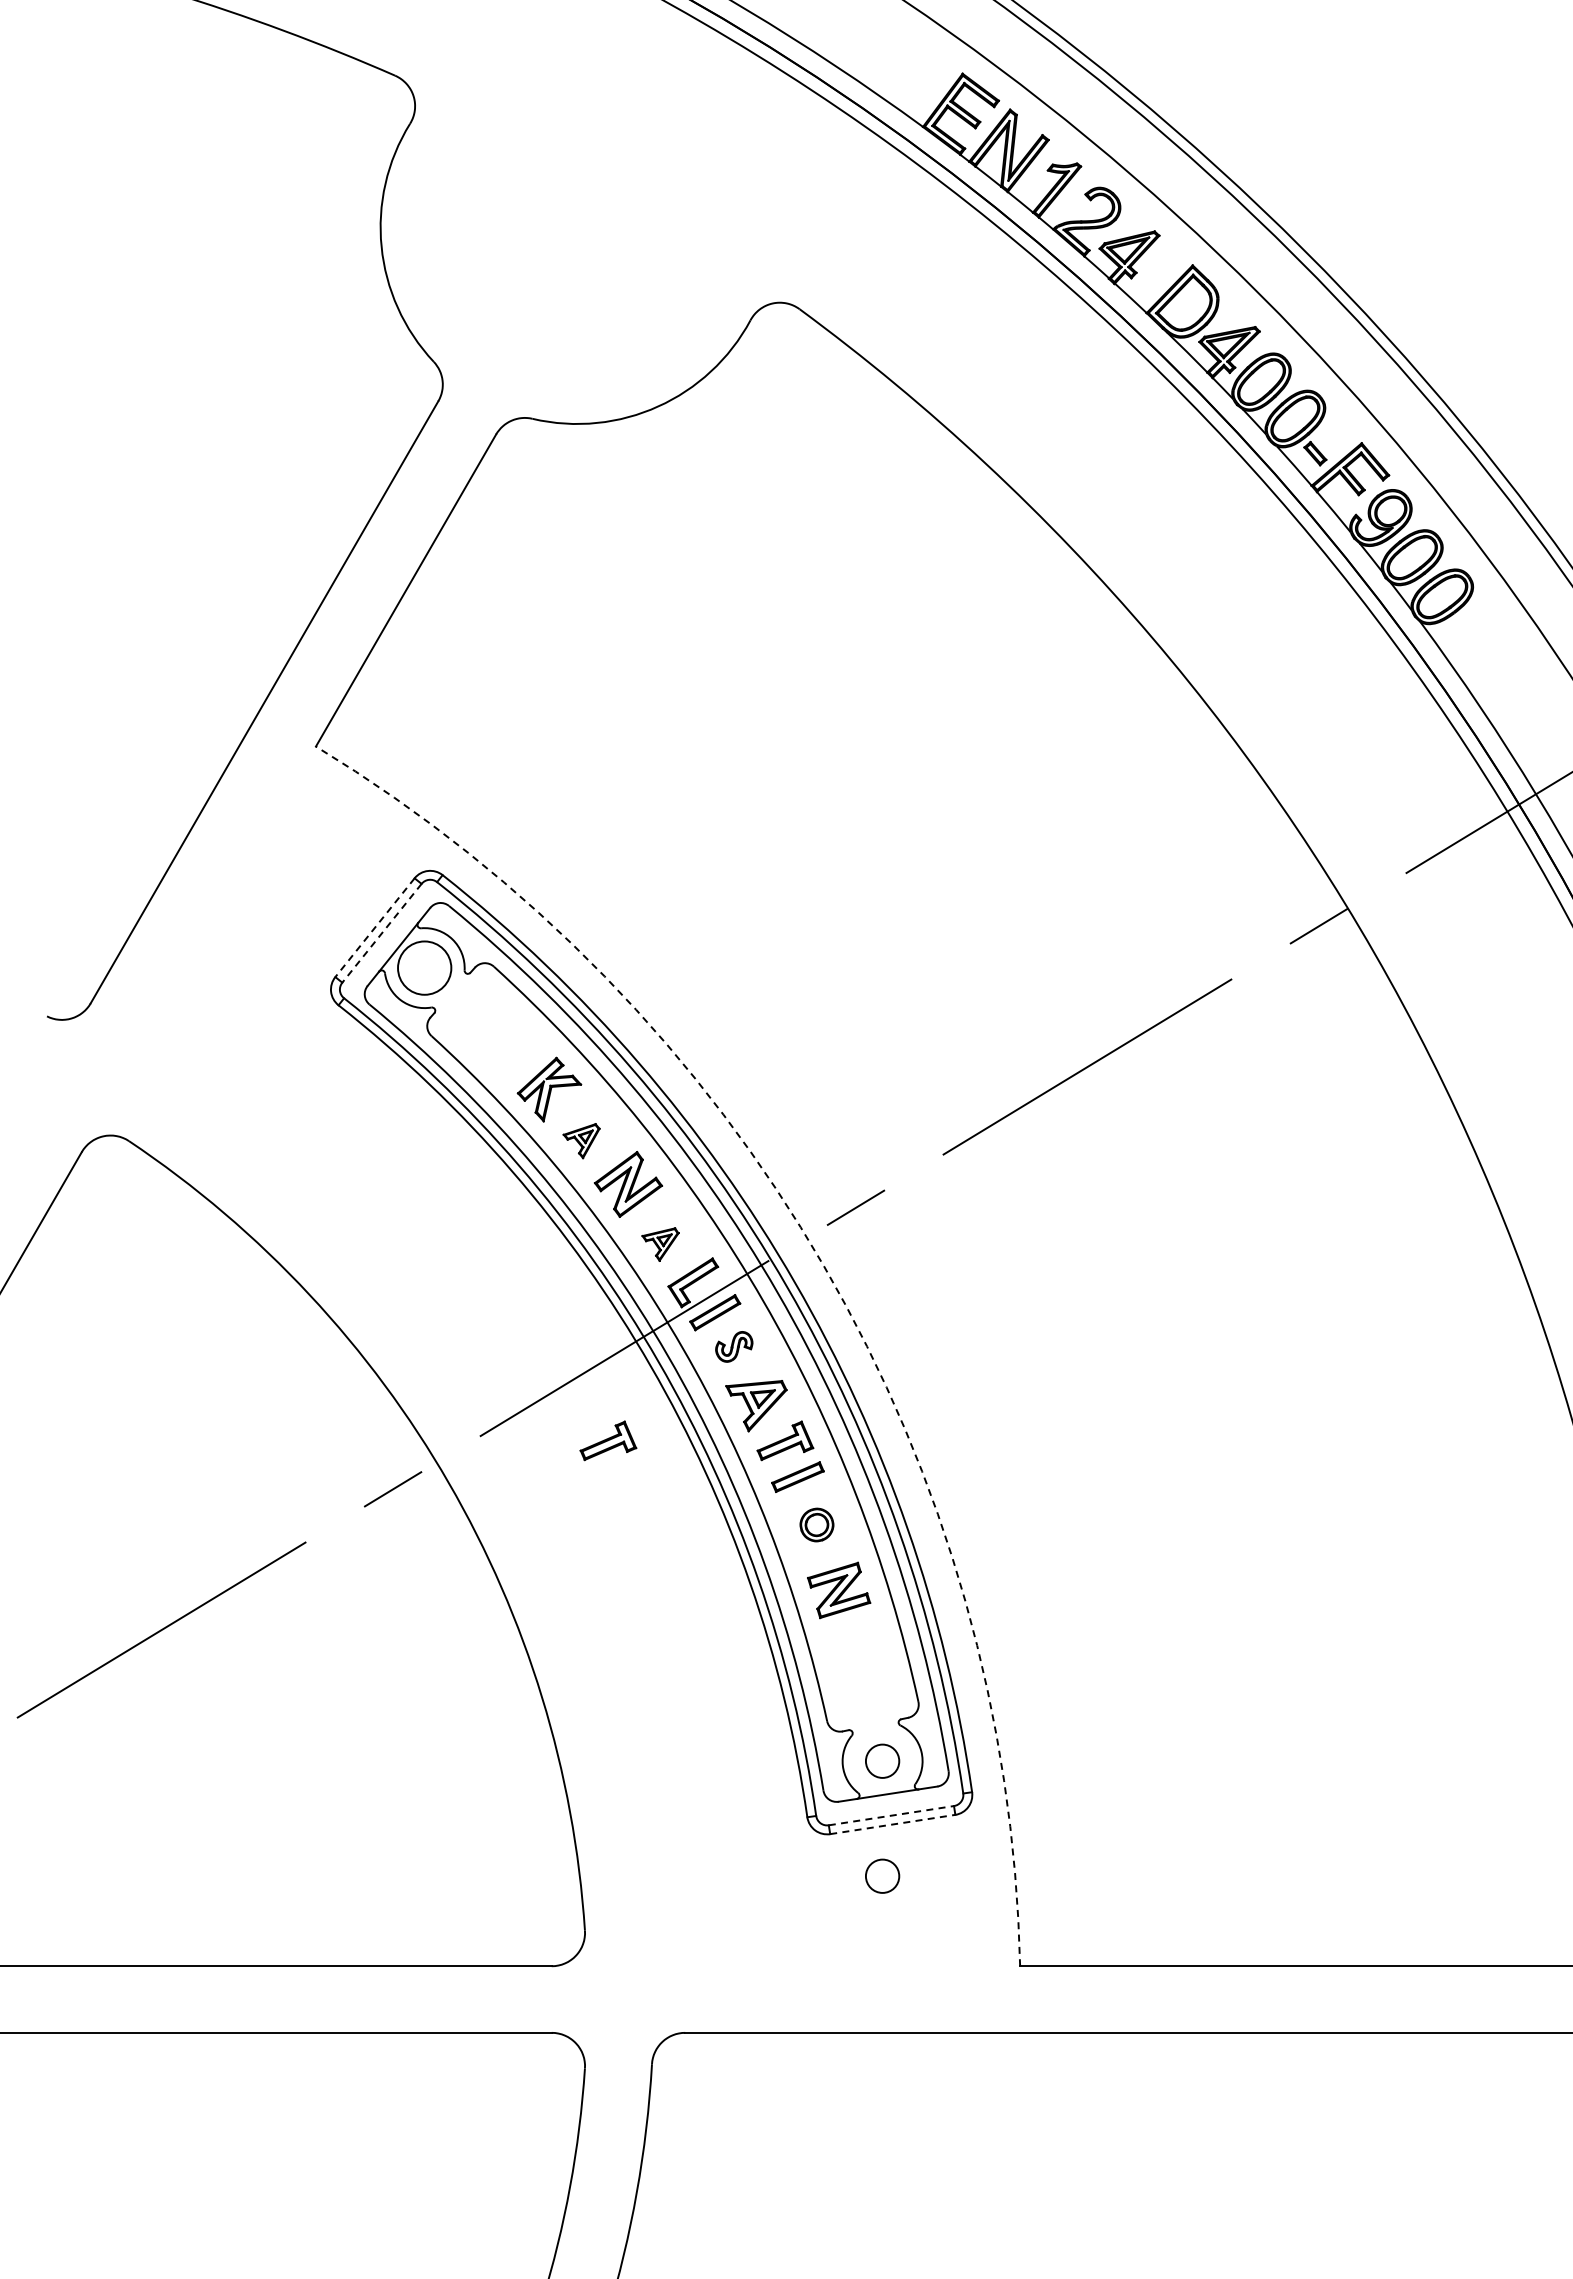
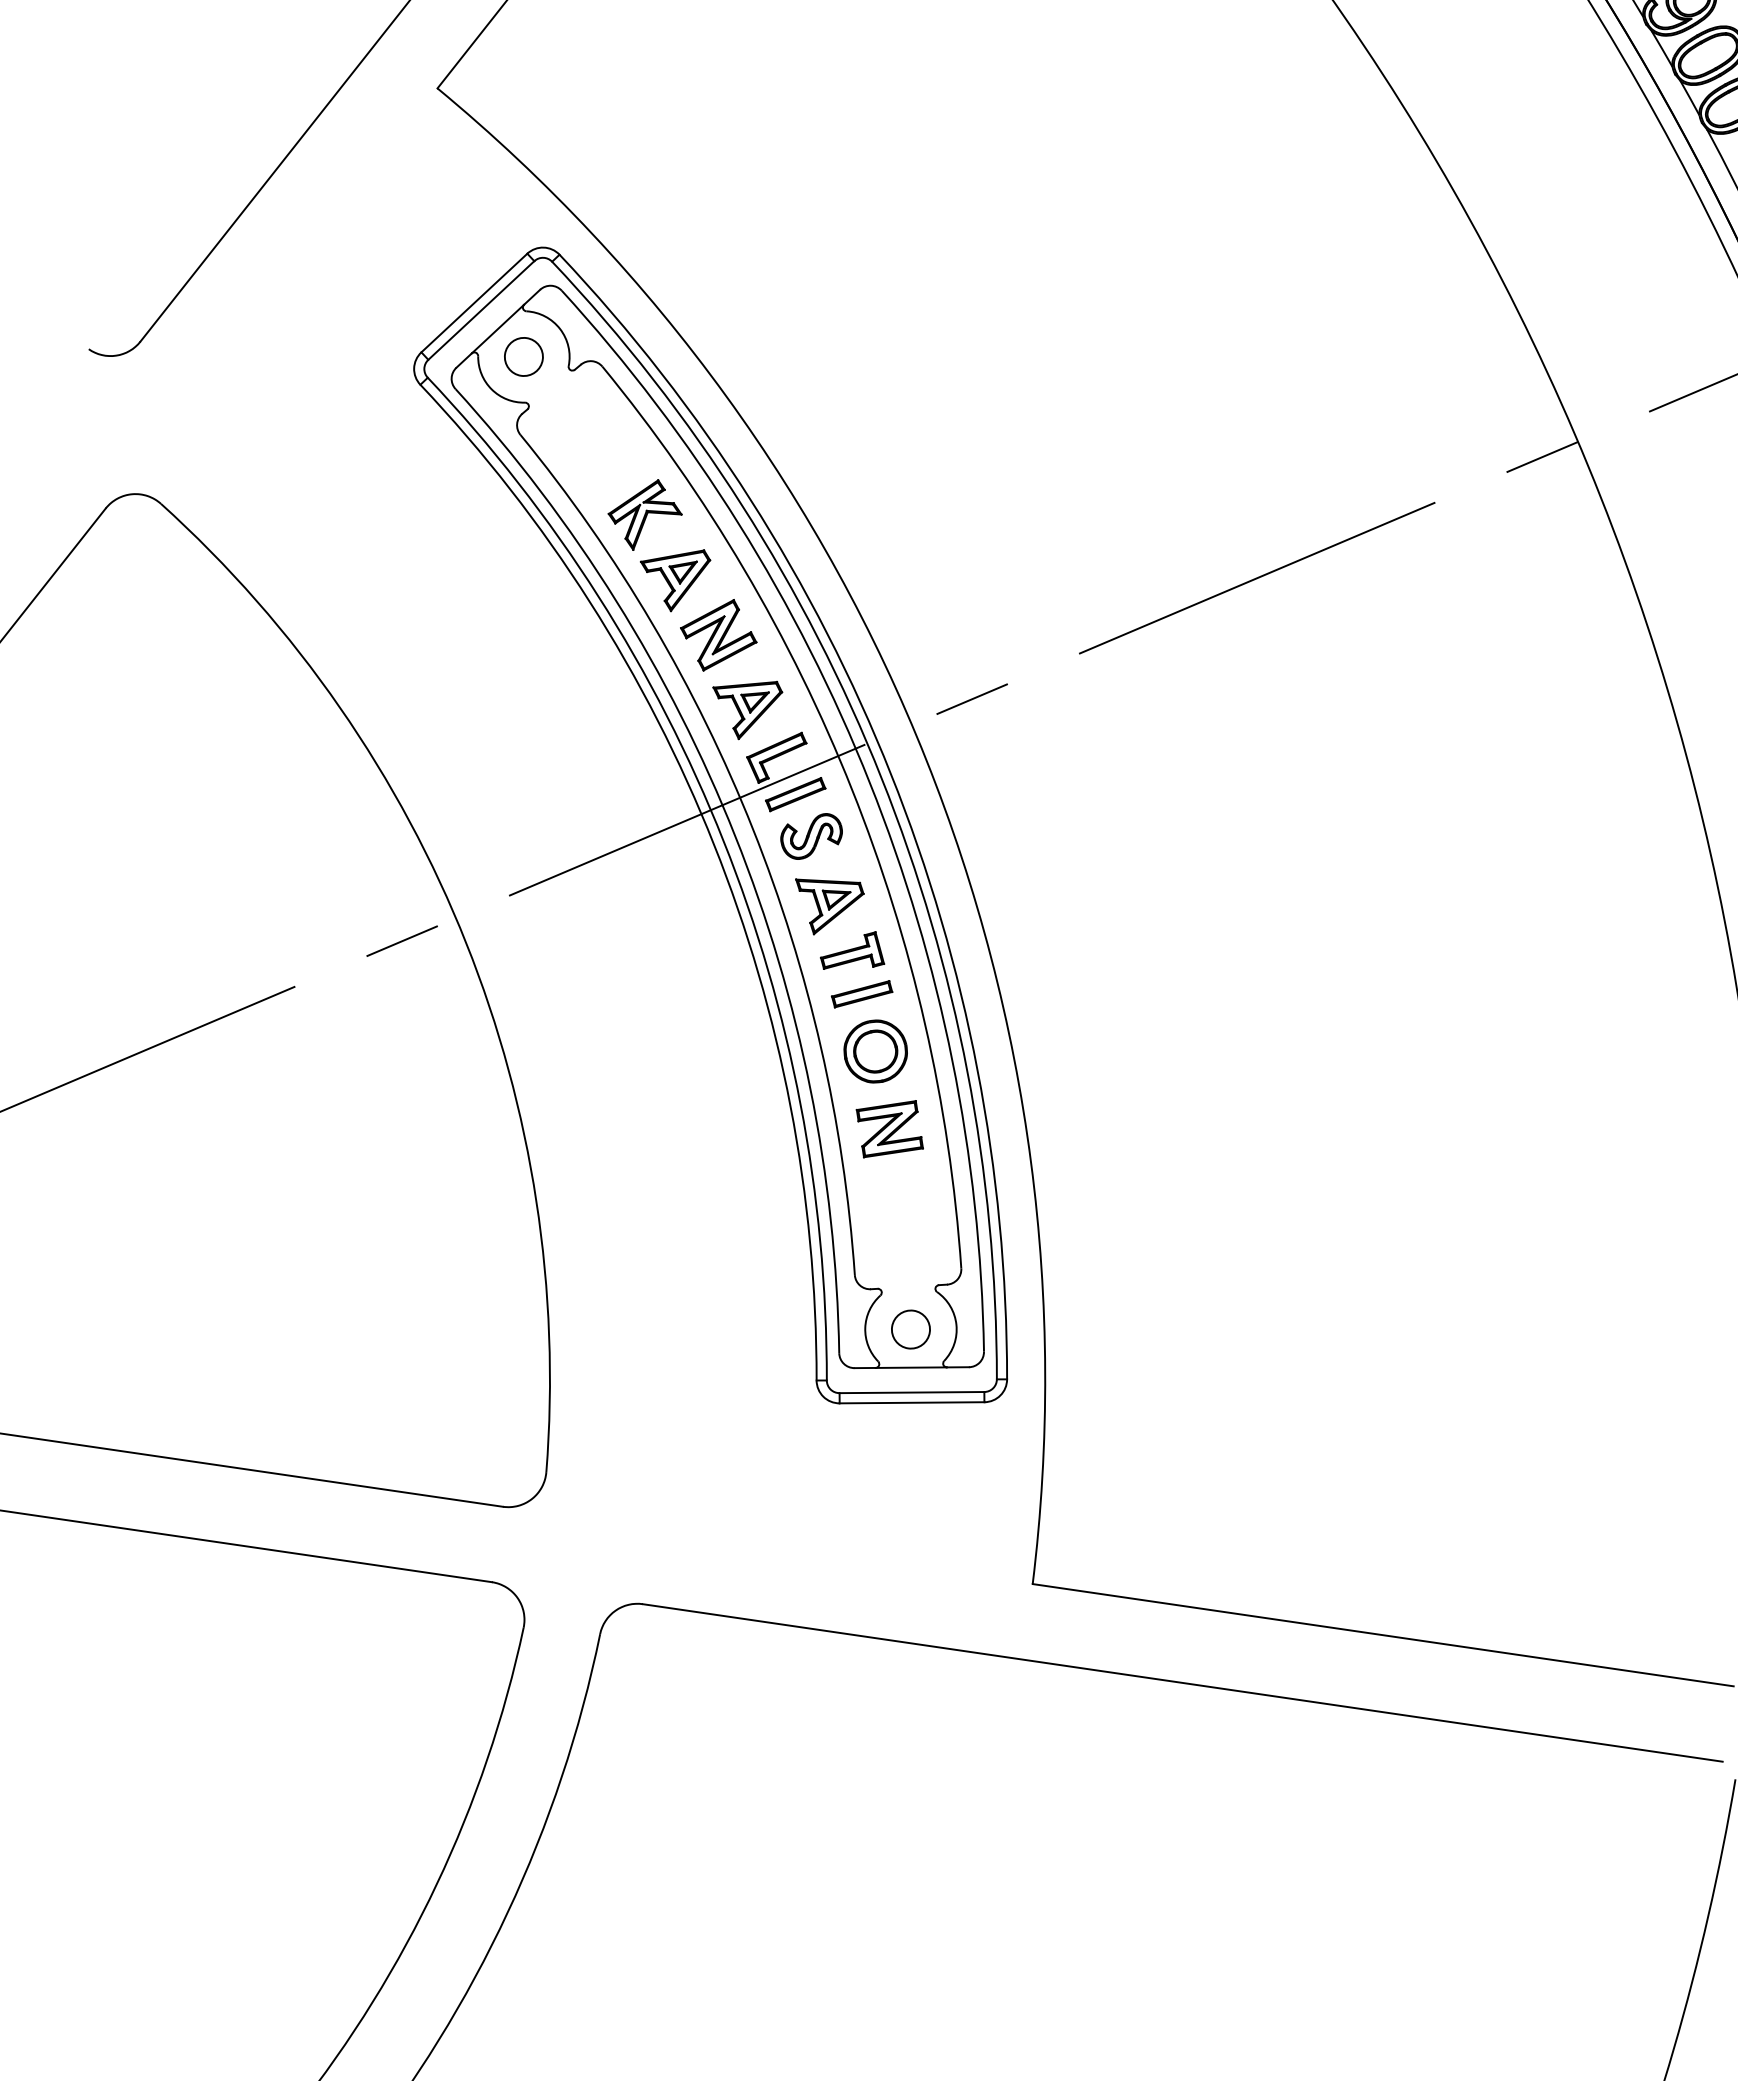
line: (374, 928) -> (473, 303), dashed -> solid
line: (381, 933) -> (480, 310), dashed -> solid
circle: (424, 967) -> (523, 356), size x0.62
part: (581, 1140) -> (672, 577), size x1.67
part: (660, 1244) -> (745, 708), size x1.67
arc: (824, 1266) -> (926, 760), dashed -> solid
part: (734, 1346) -> (811, 836), size x1.43
part: (608, 1440) -> (653, 921), removed
part: (816, 1524) -> (875, 1050), size x1.67
line: (891, 1815) -> (912, 1392), dashed -> solid
line: (893, 1824) -> (912, 1402), dashed -> solid
circle: (882, 1875) -> (892, 1458), removed

